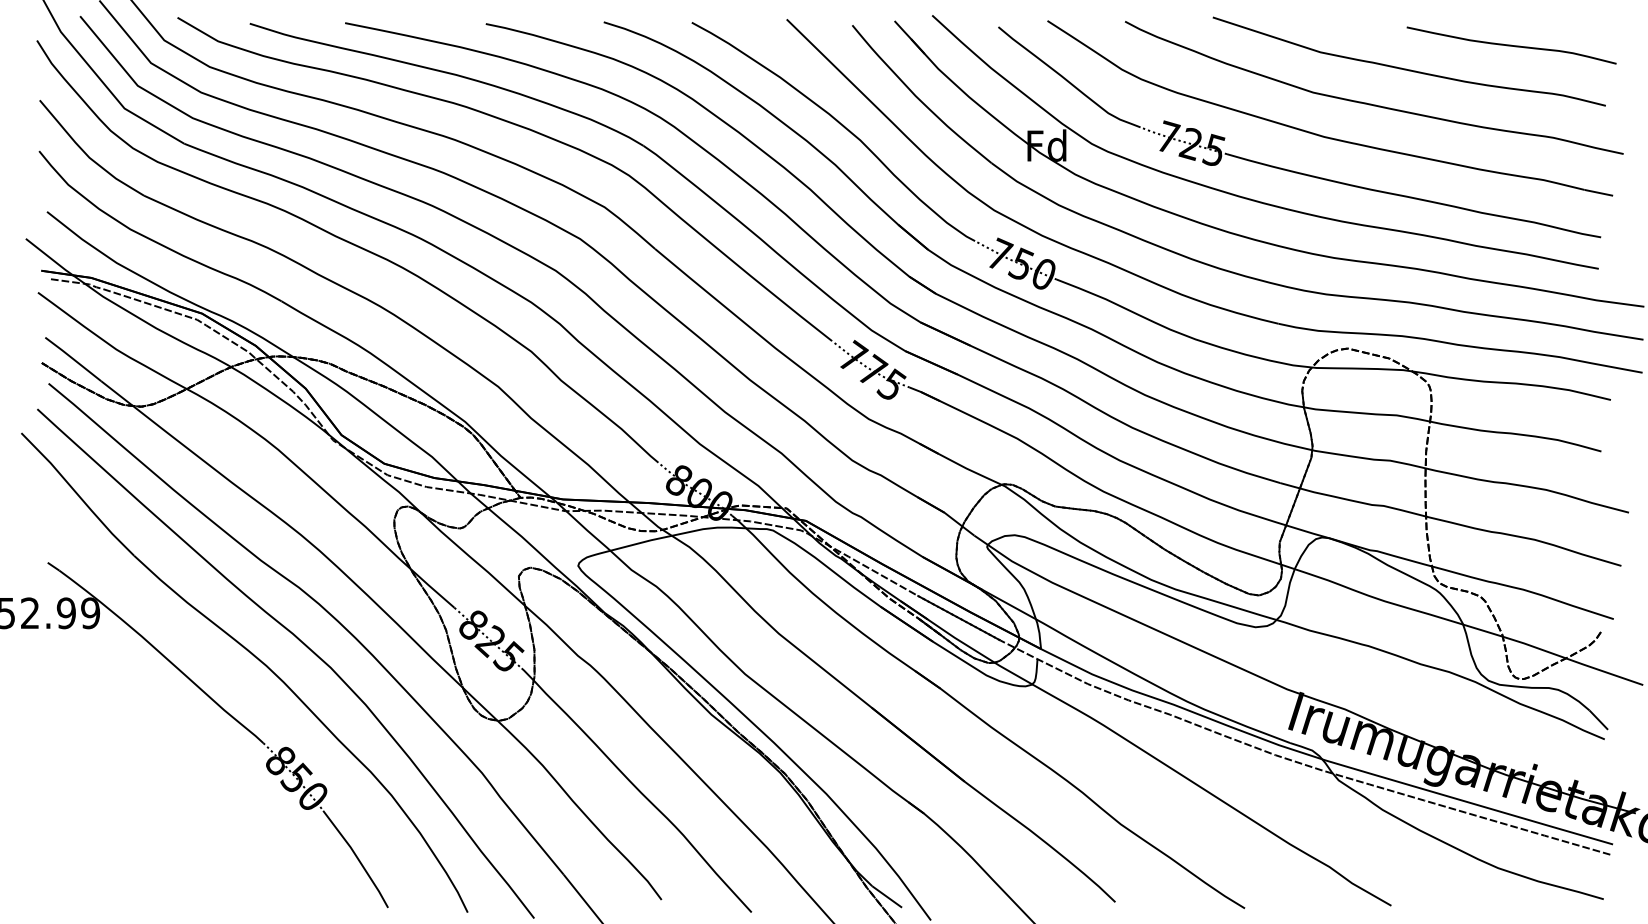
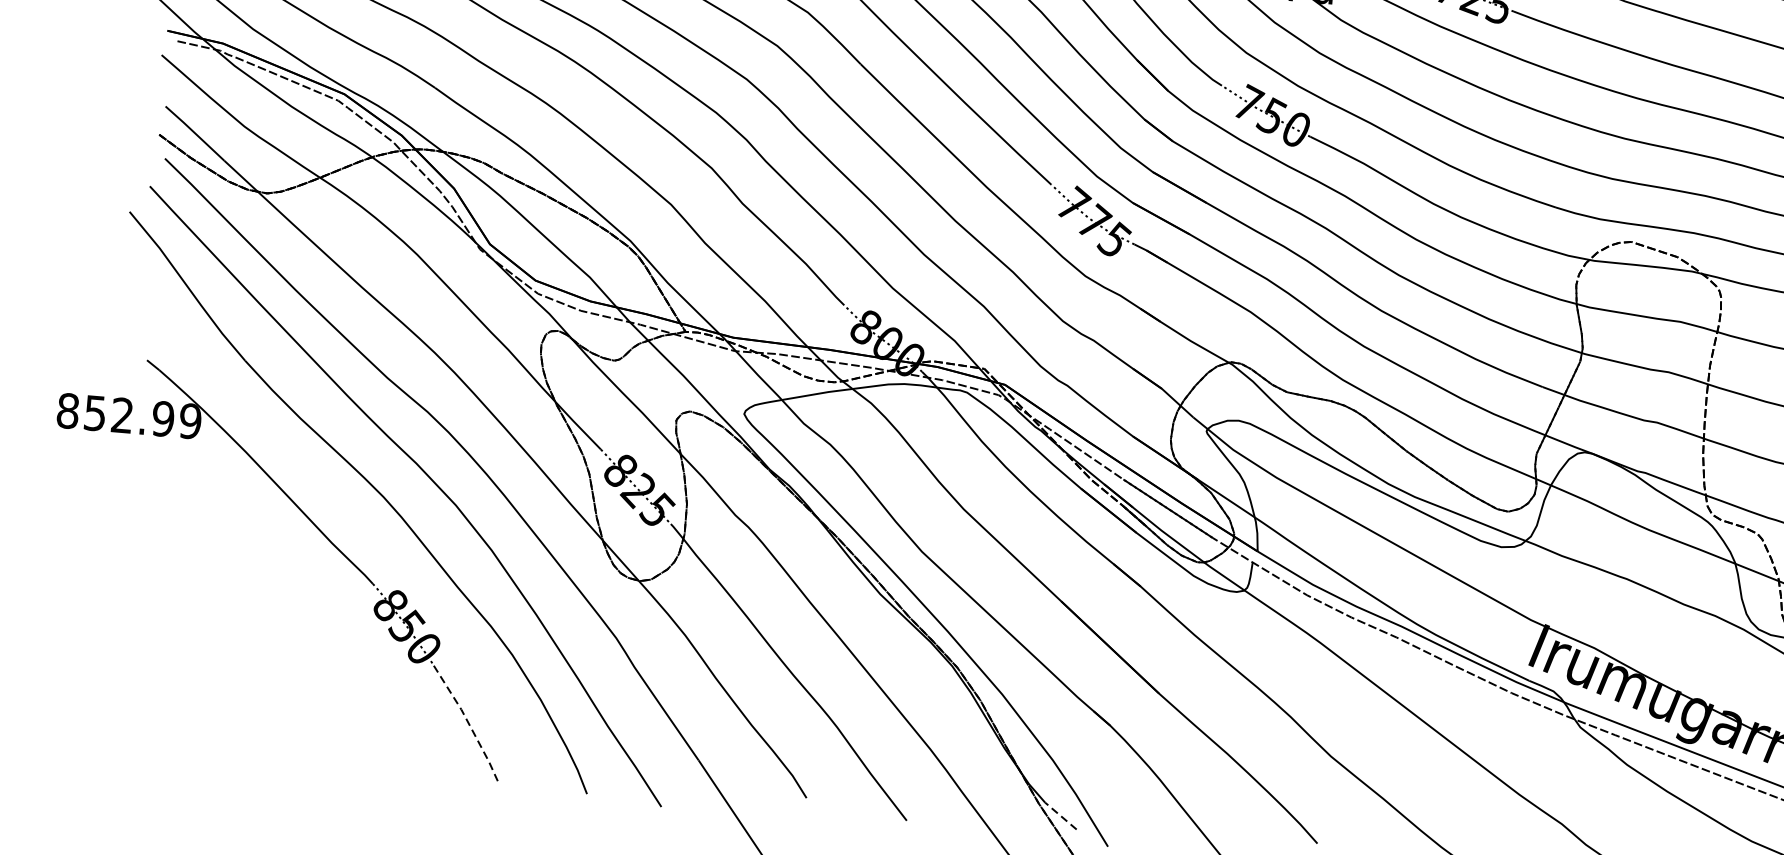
line: (357, 858) -> (467, 722), solid -> dashed
line: (886, 896) -> (1060, 815), solid -> dashed

